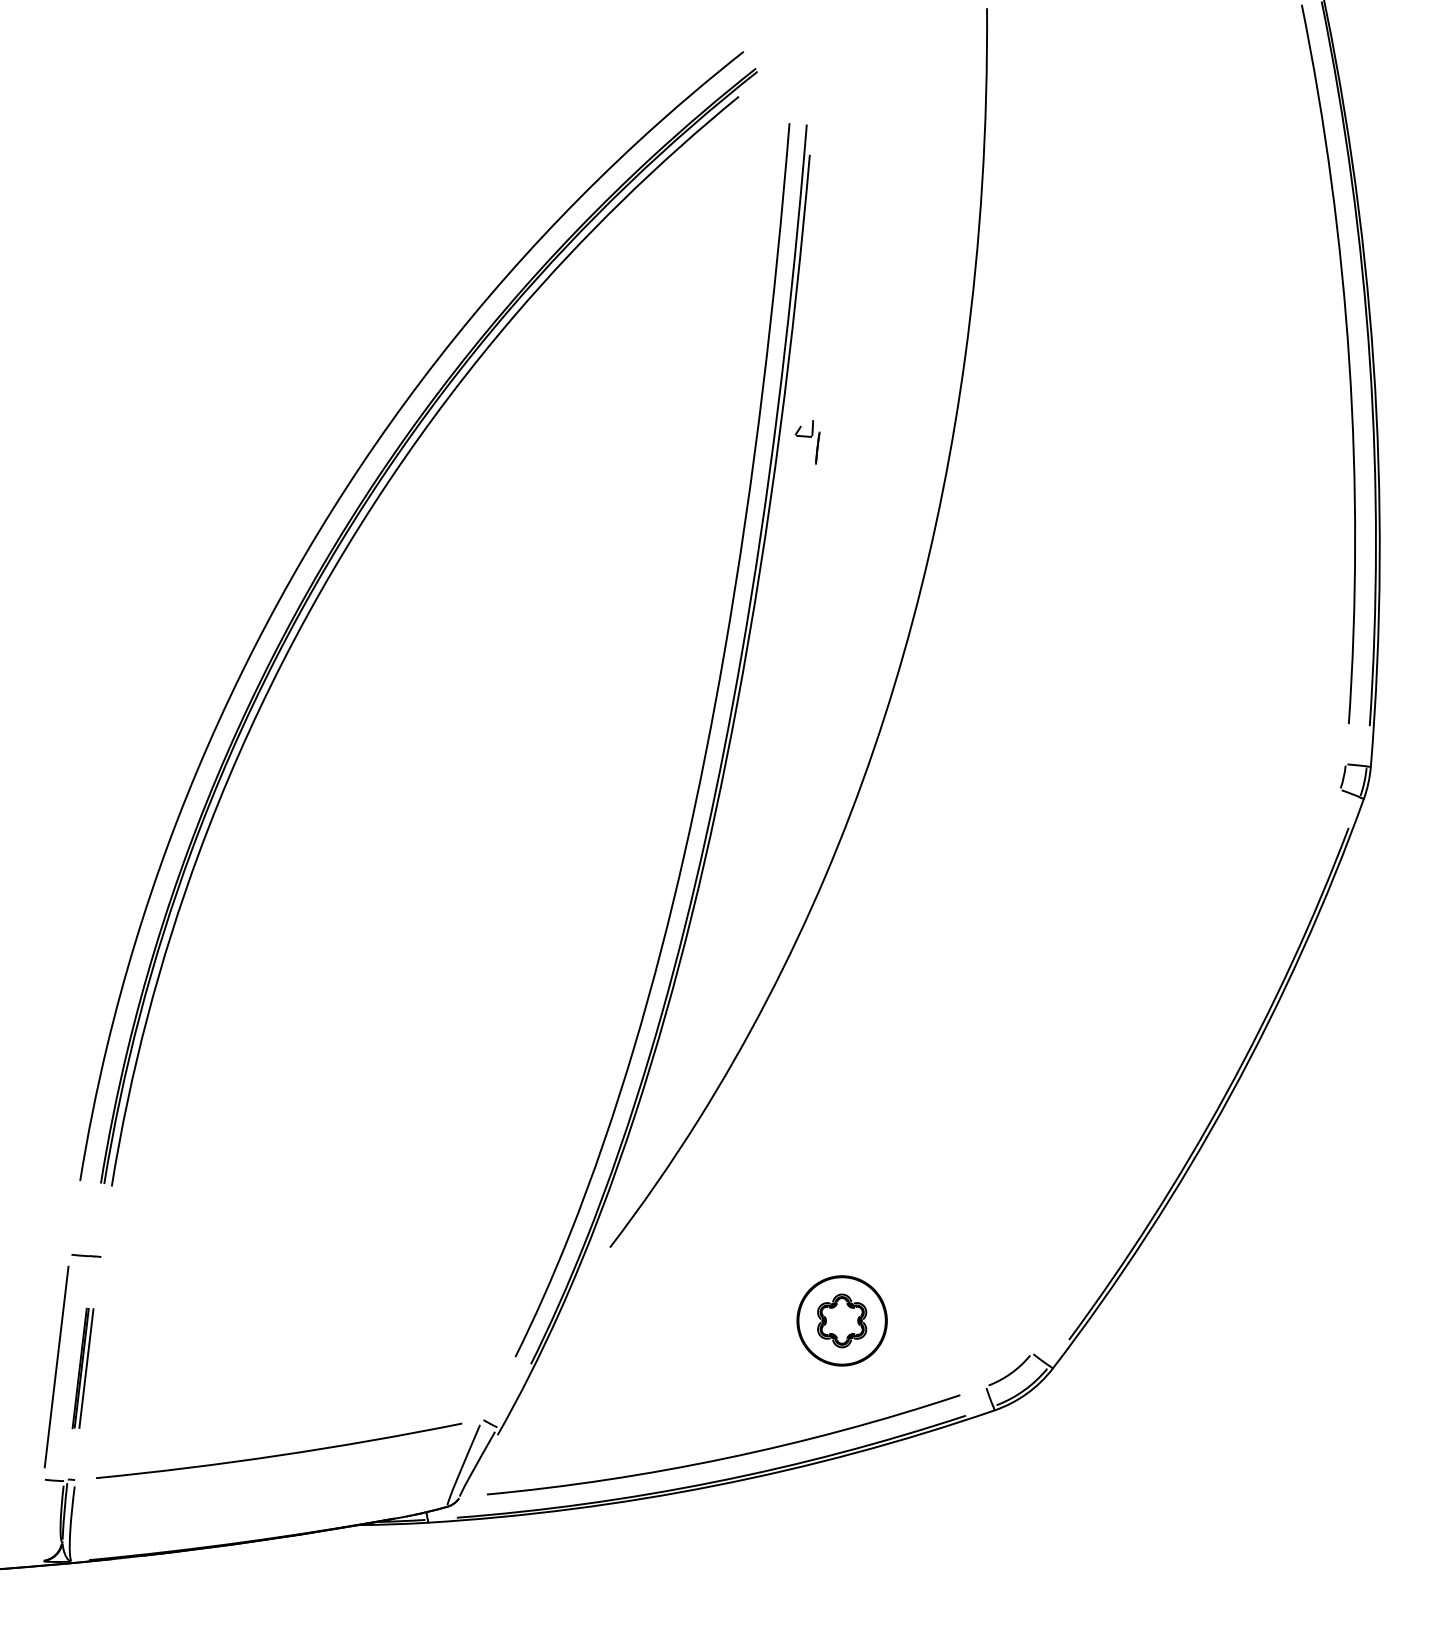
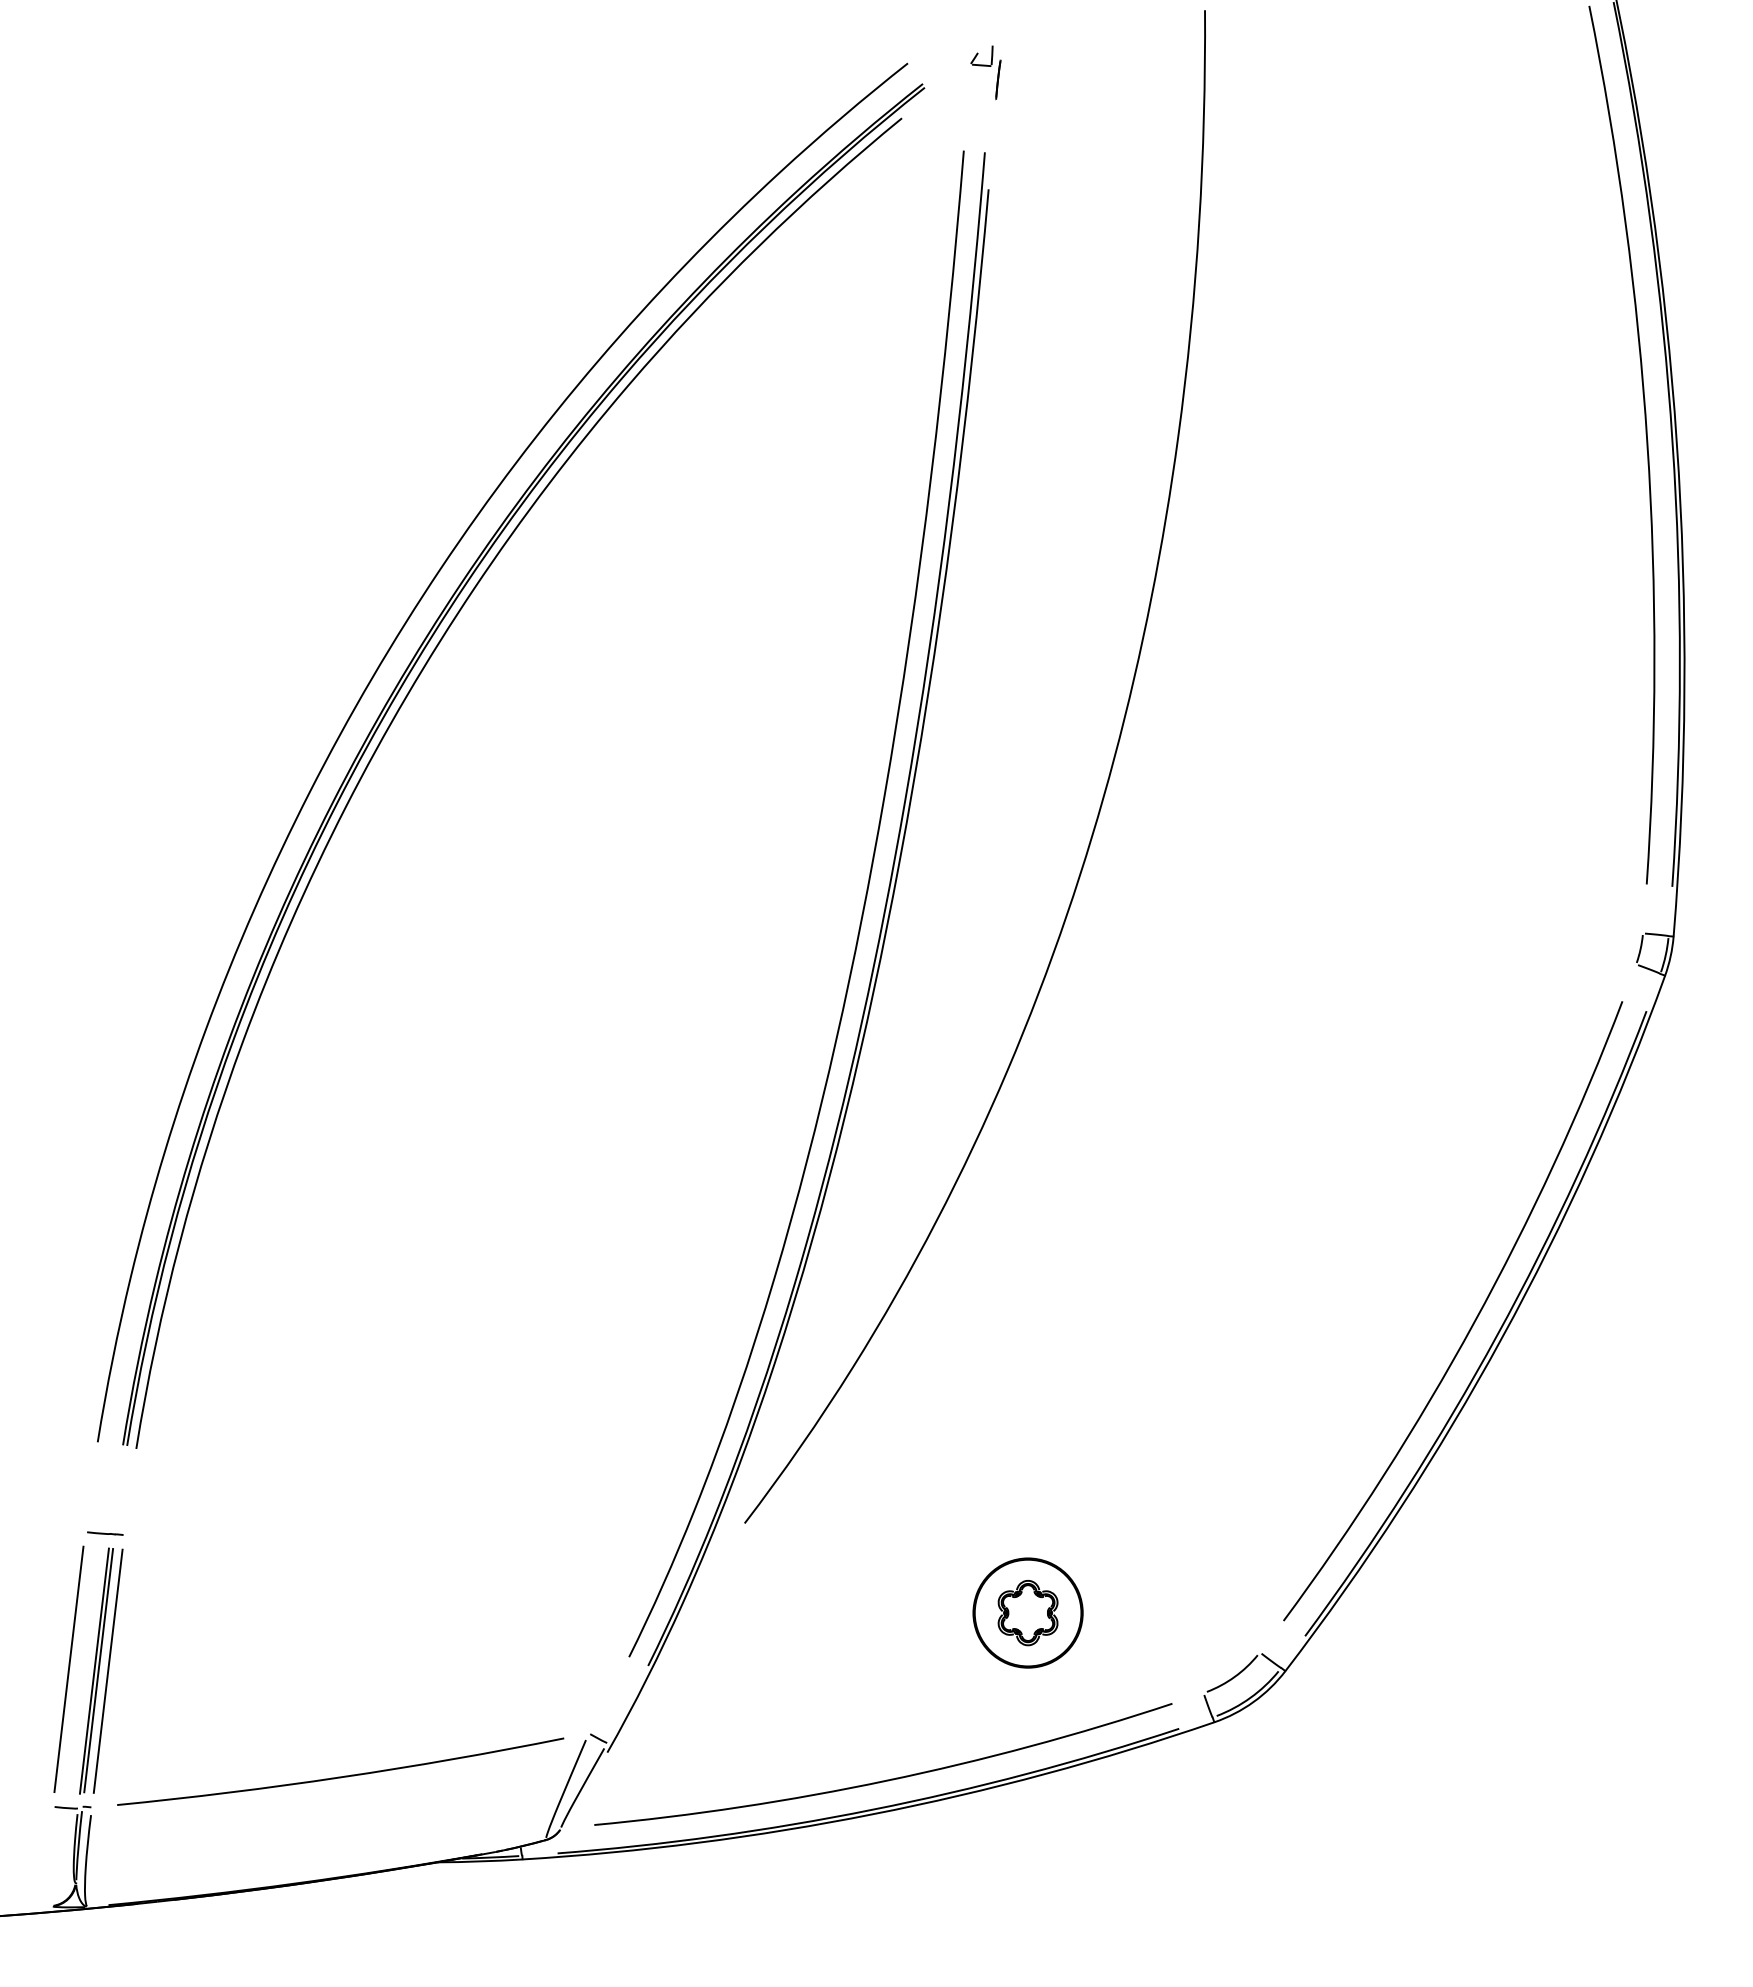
part: (807, 442) -> (985, 72), moved
curve: (1206, 1082) -> (1472, 1321), added
part: (82, 1368) -> (100, 1671), size x1.67

